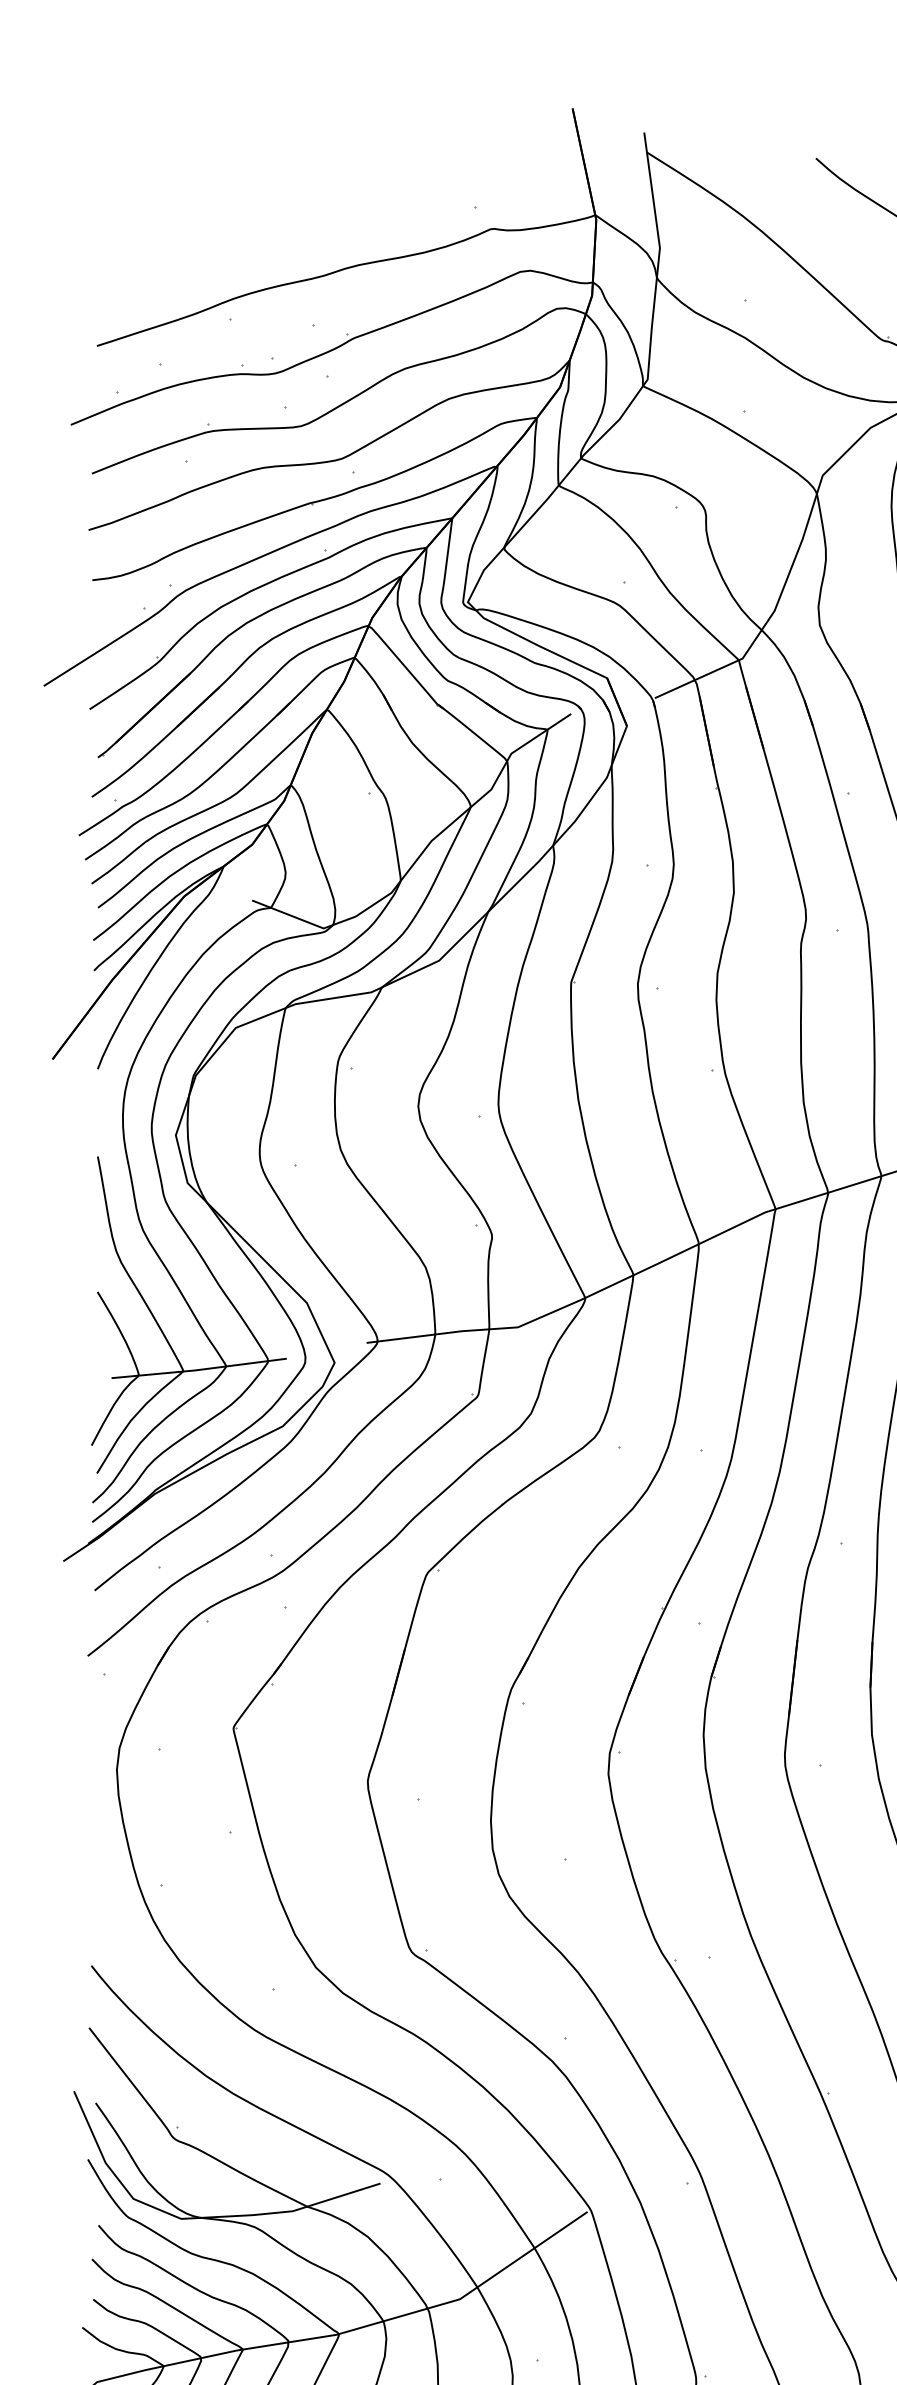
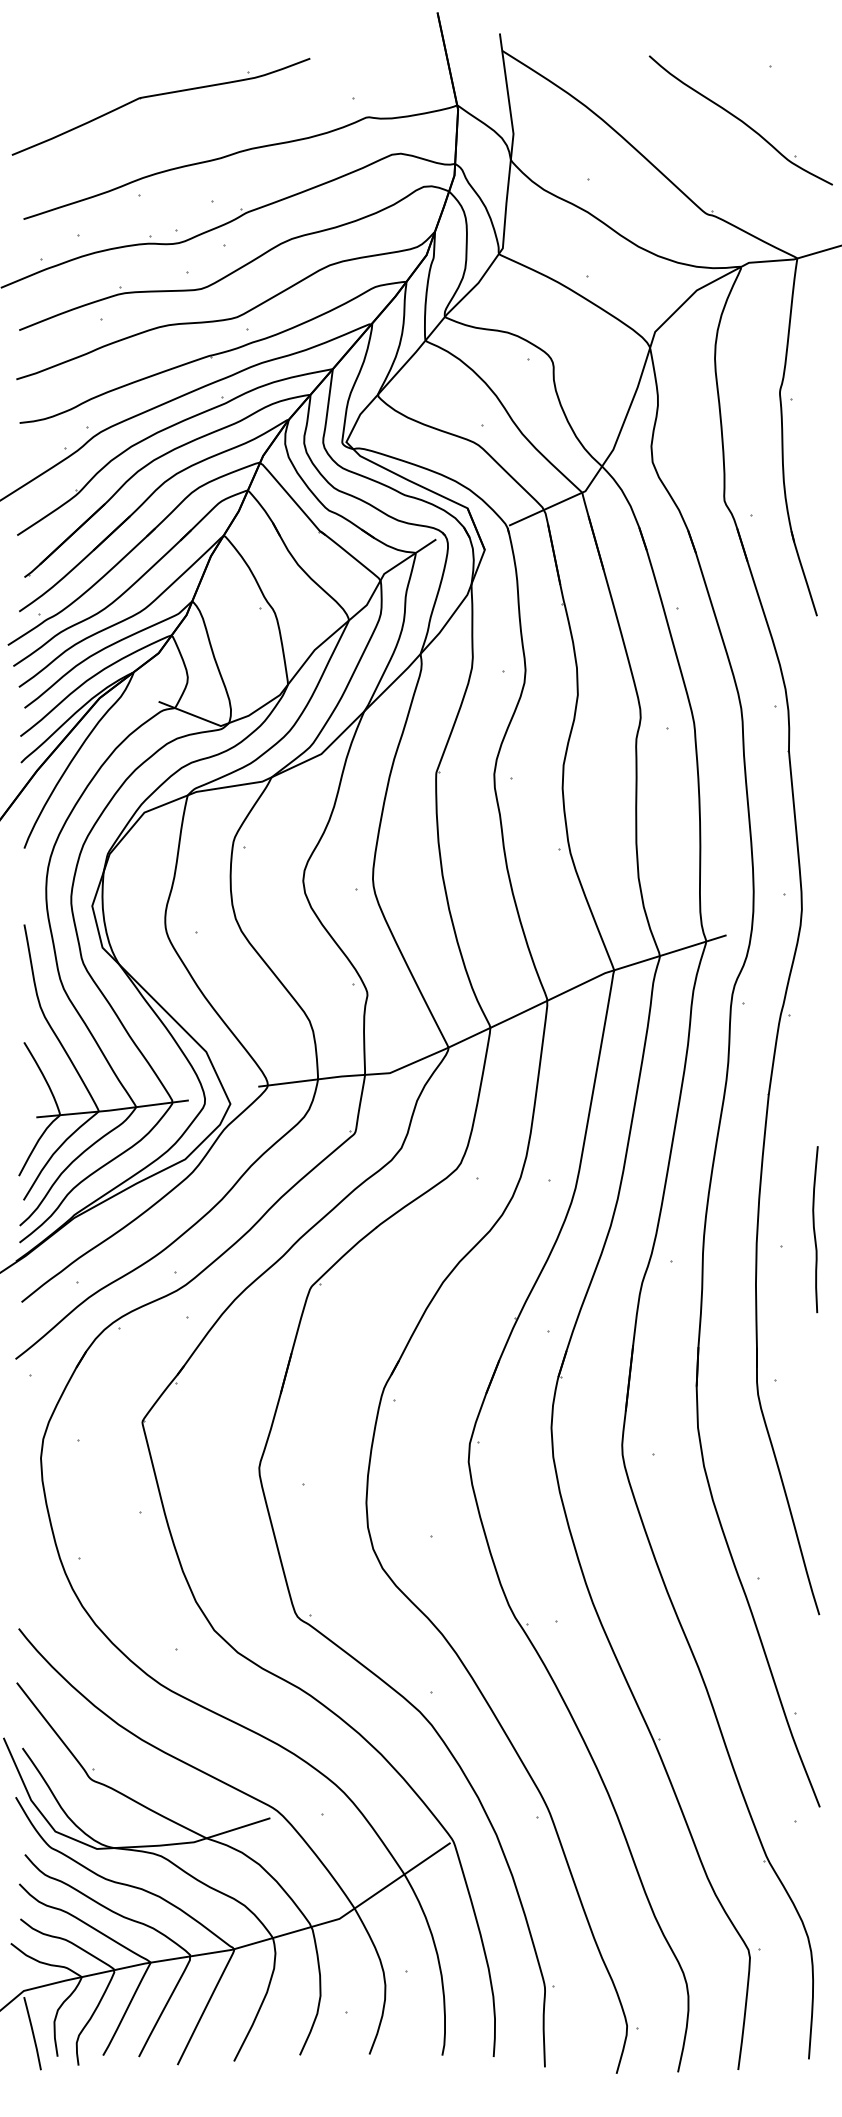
part: (249, 204) -> (156, 96), added

